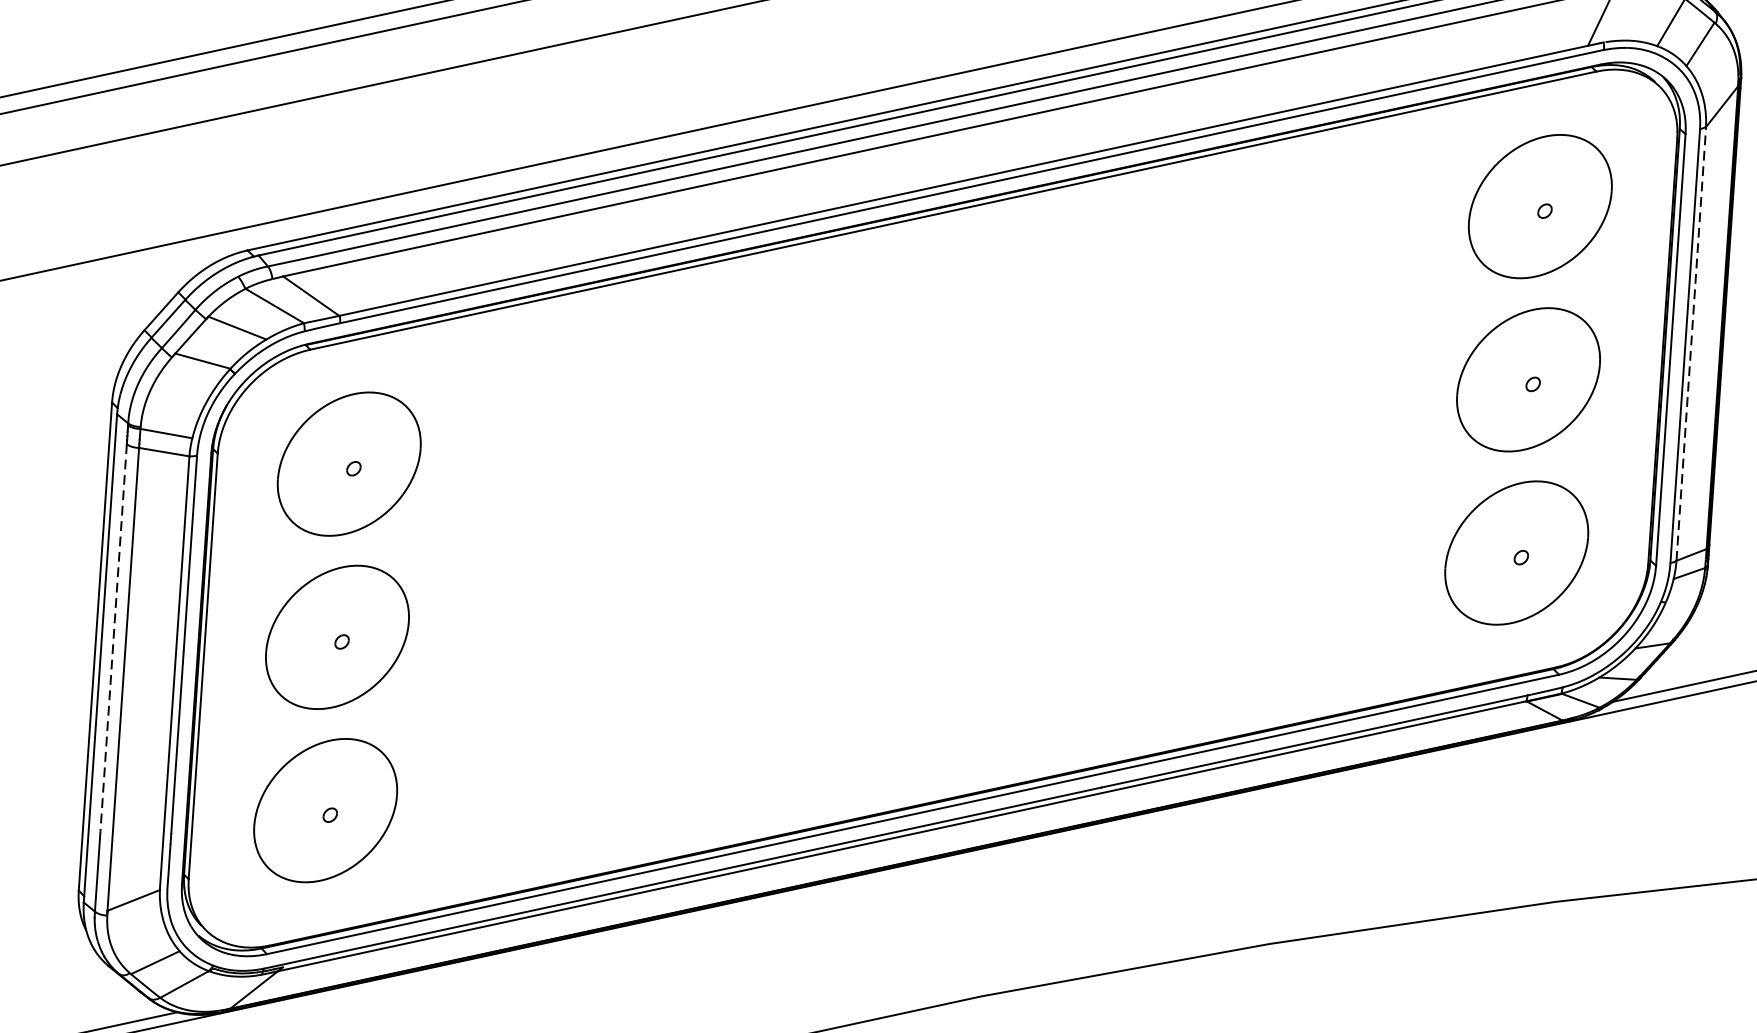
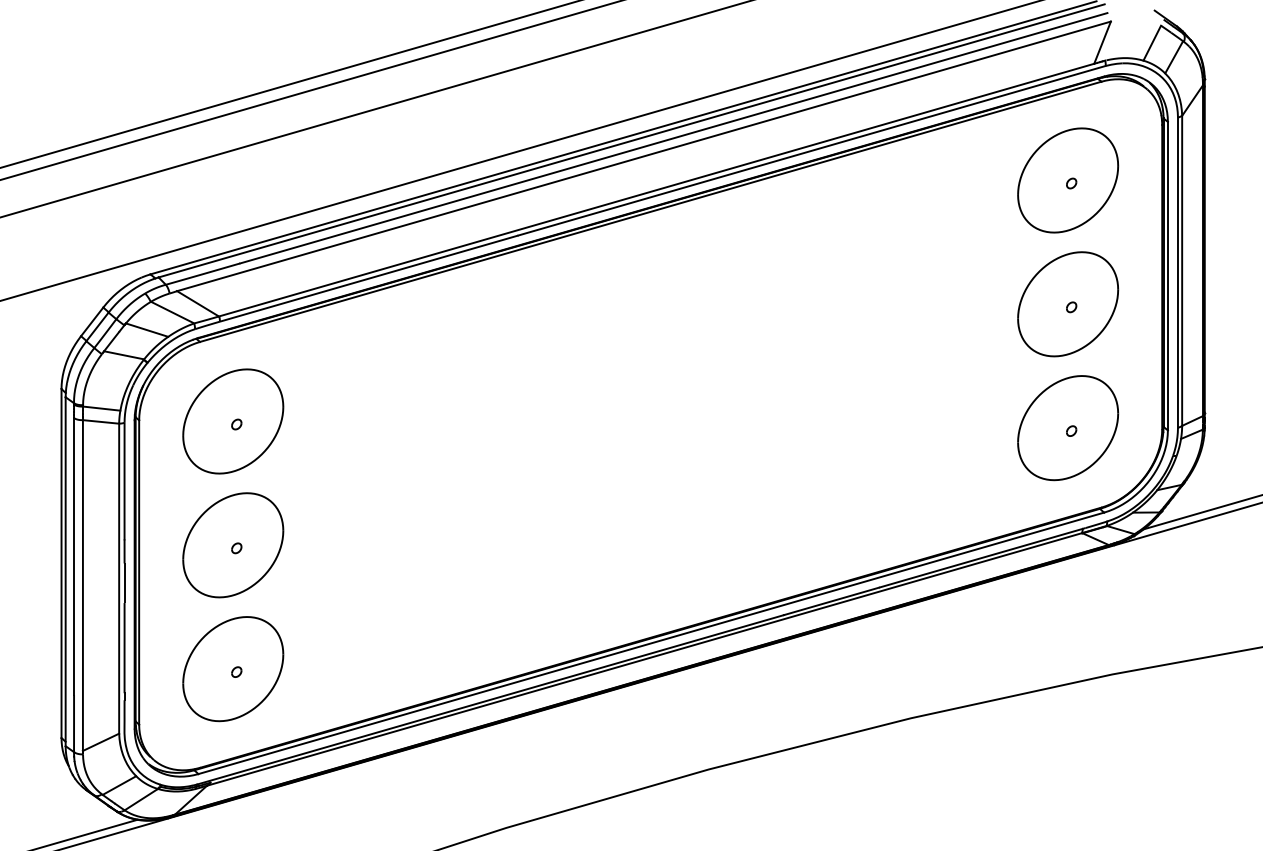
line: (1691, 343) -> (1182, 270), dashed -> solid
line: (114, 637) -> (74, 556), dashed -> solid

